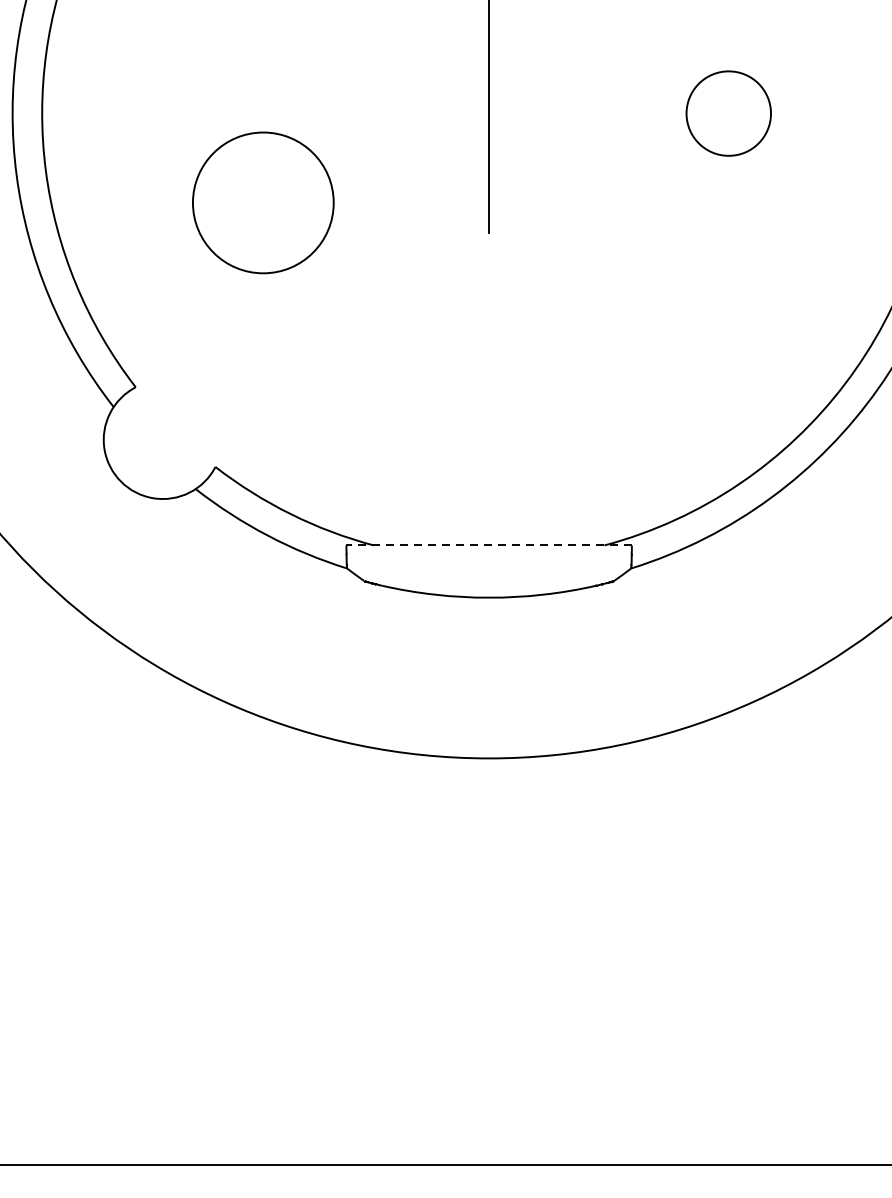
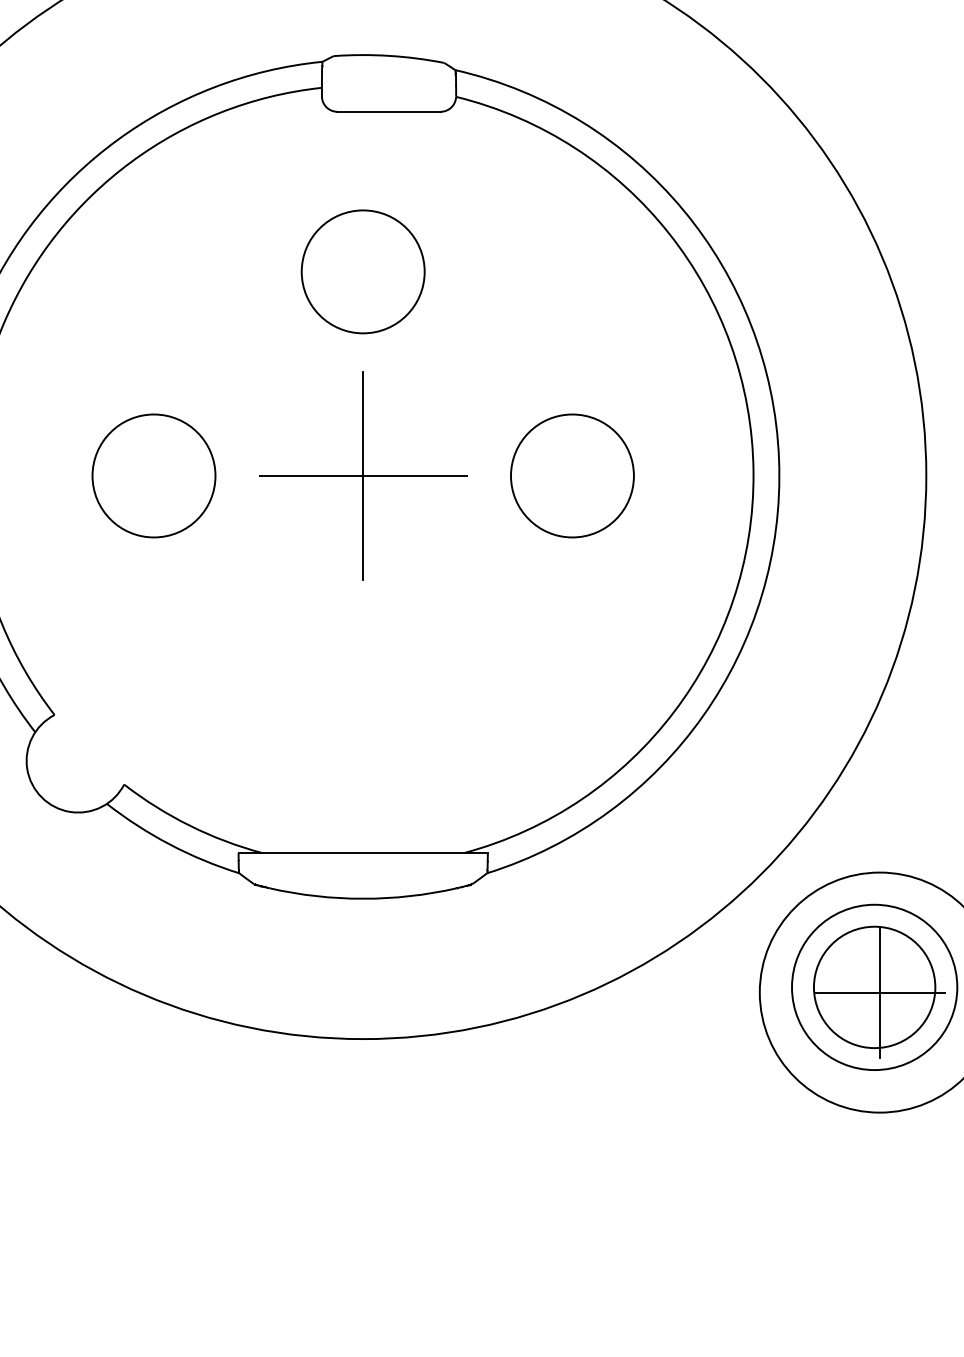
line: (488, 113) -> (362, 475), added
circle: (727, 113) -> (571, 475), size x1.67
circle: (262, 202) -> (153, 475), moved
line: (489, 545) -> (363, 853), dashed -> solid

